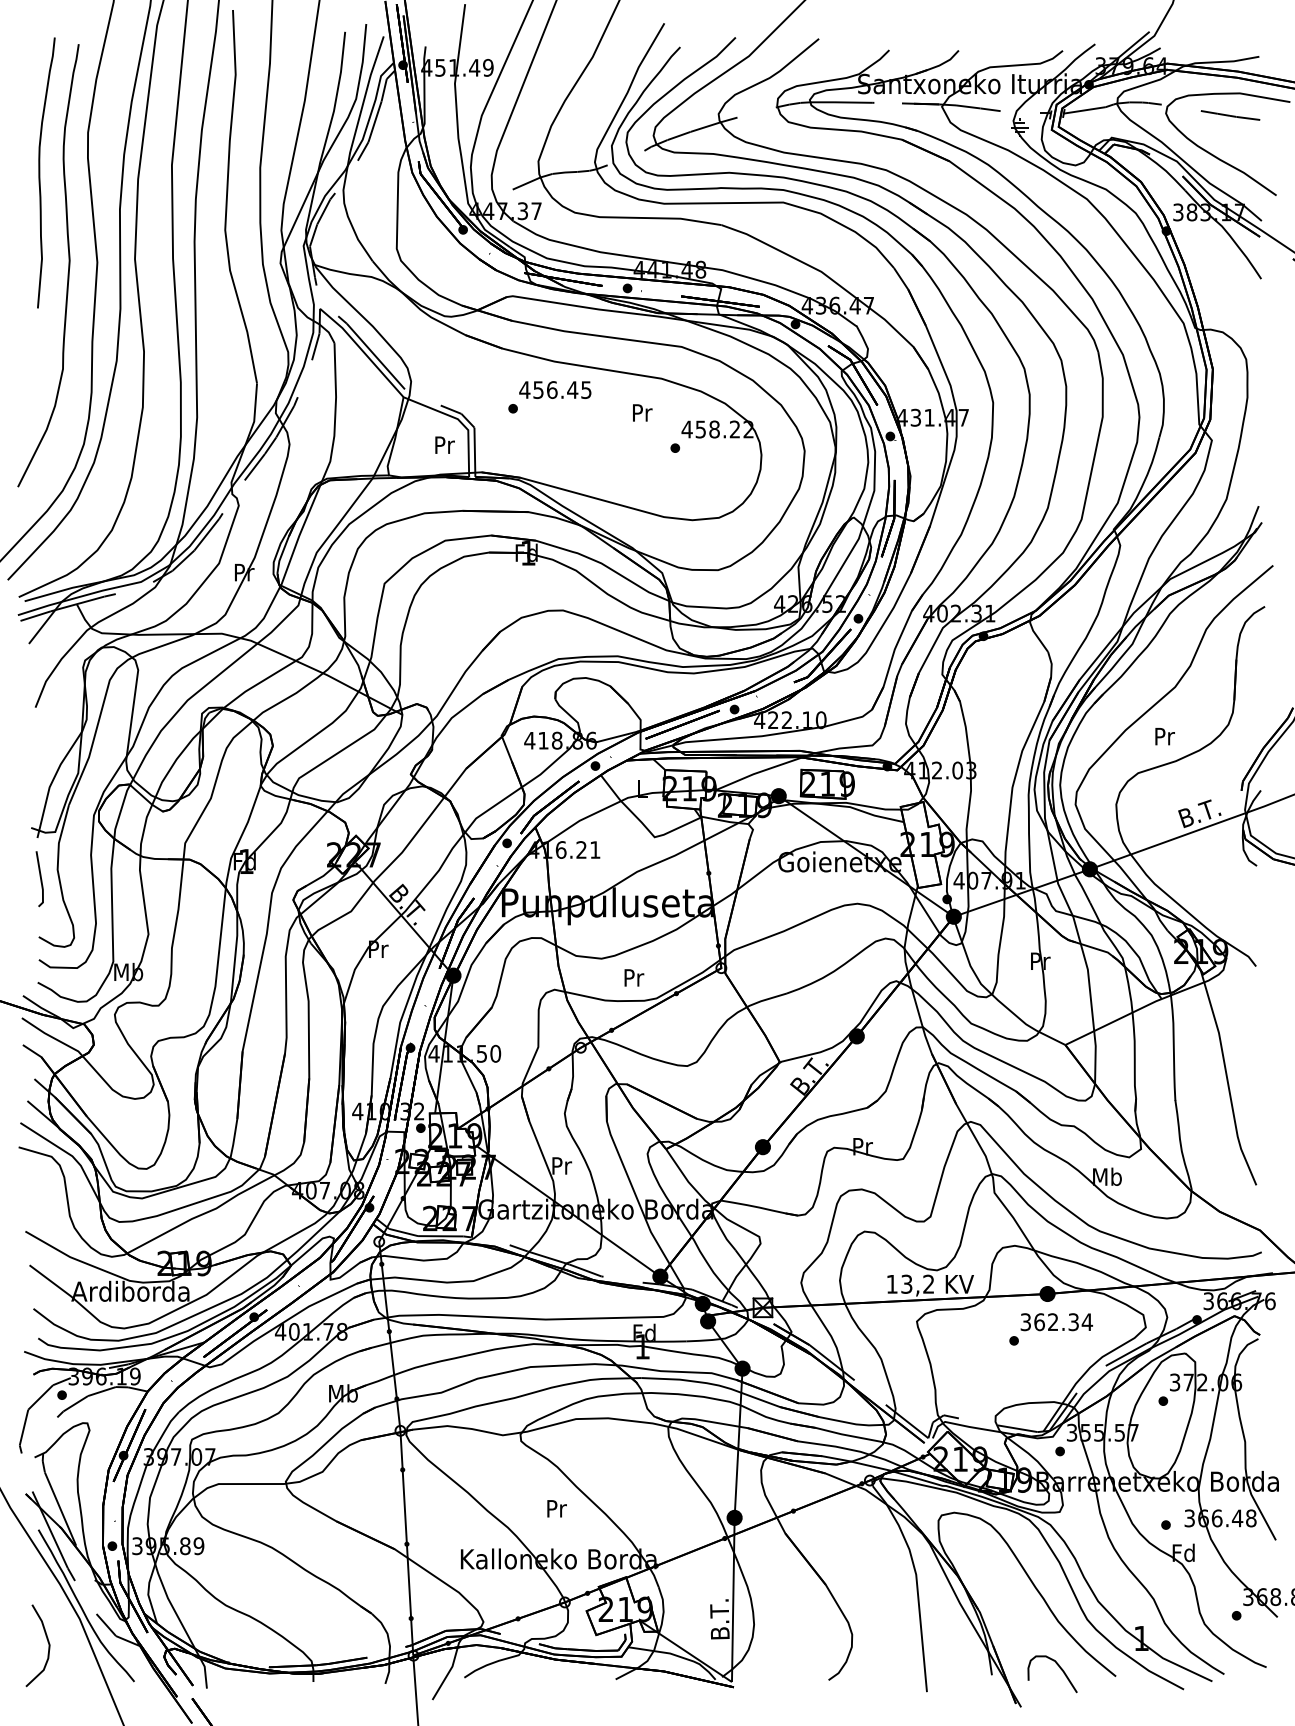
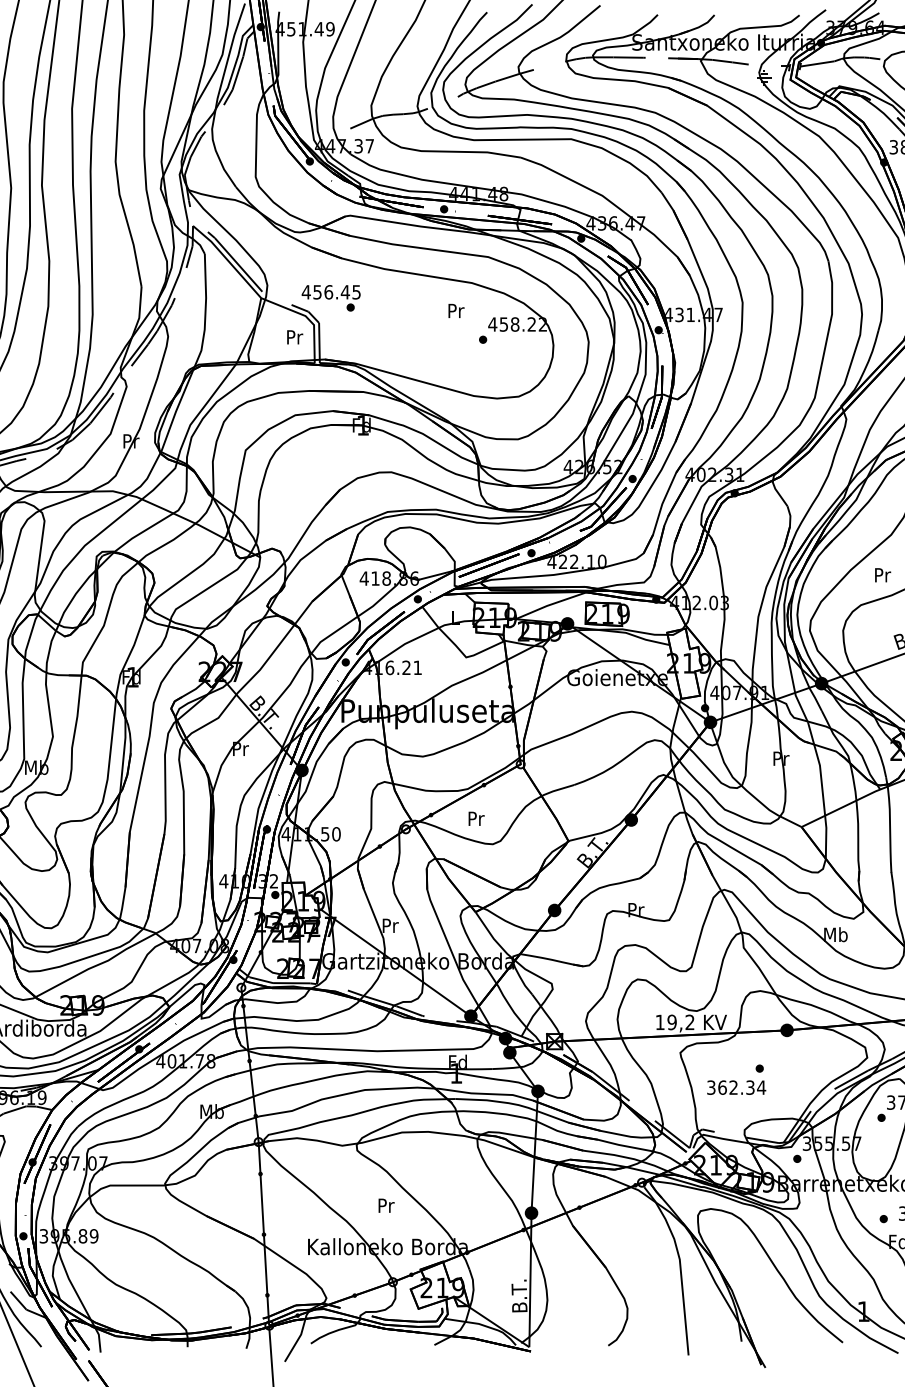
text: (555, 389) -> (331, 291), moved
text: (634, 977) -> (476, 818), moved
text: (906, 1283) -> (671, 1021), 13,2 -> 19,2
text: (1056, 1322) -> (736, 1087), moved
curve: (1059, 1668) -> (796, 1336), removed

